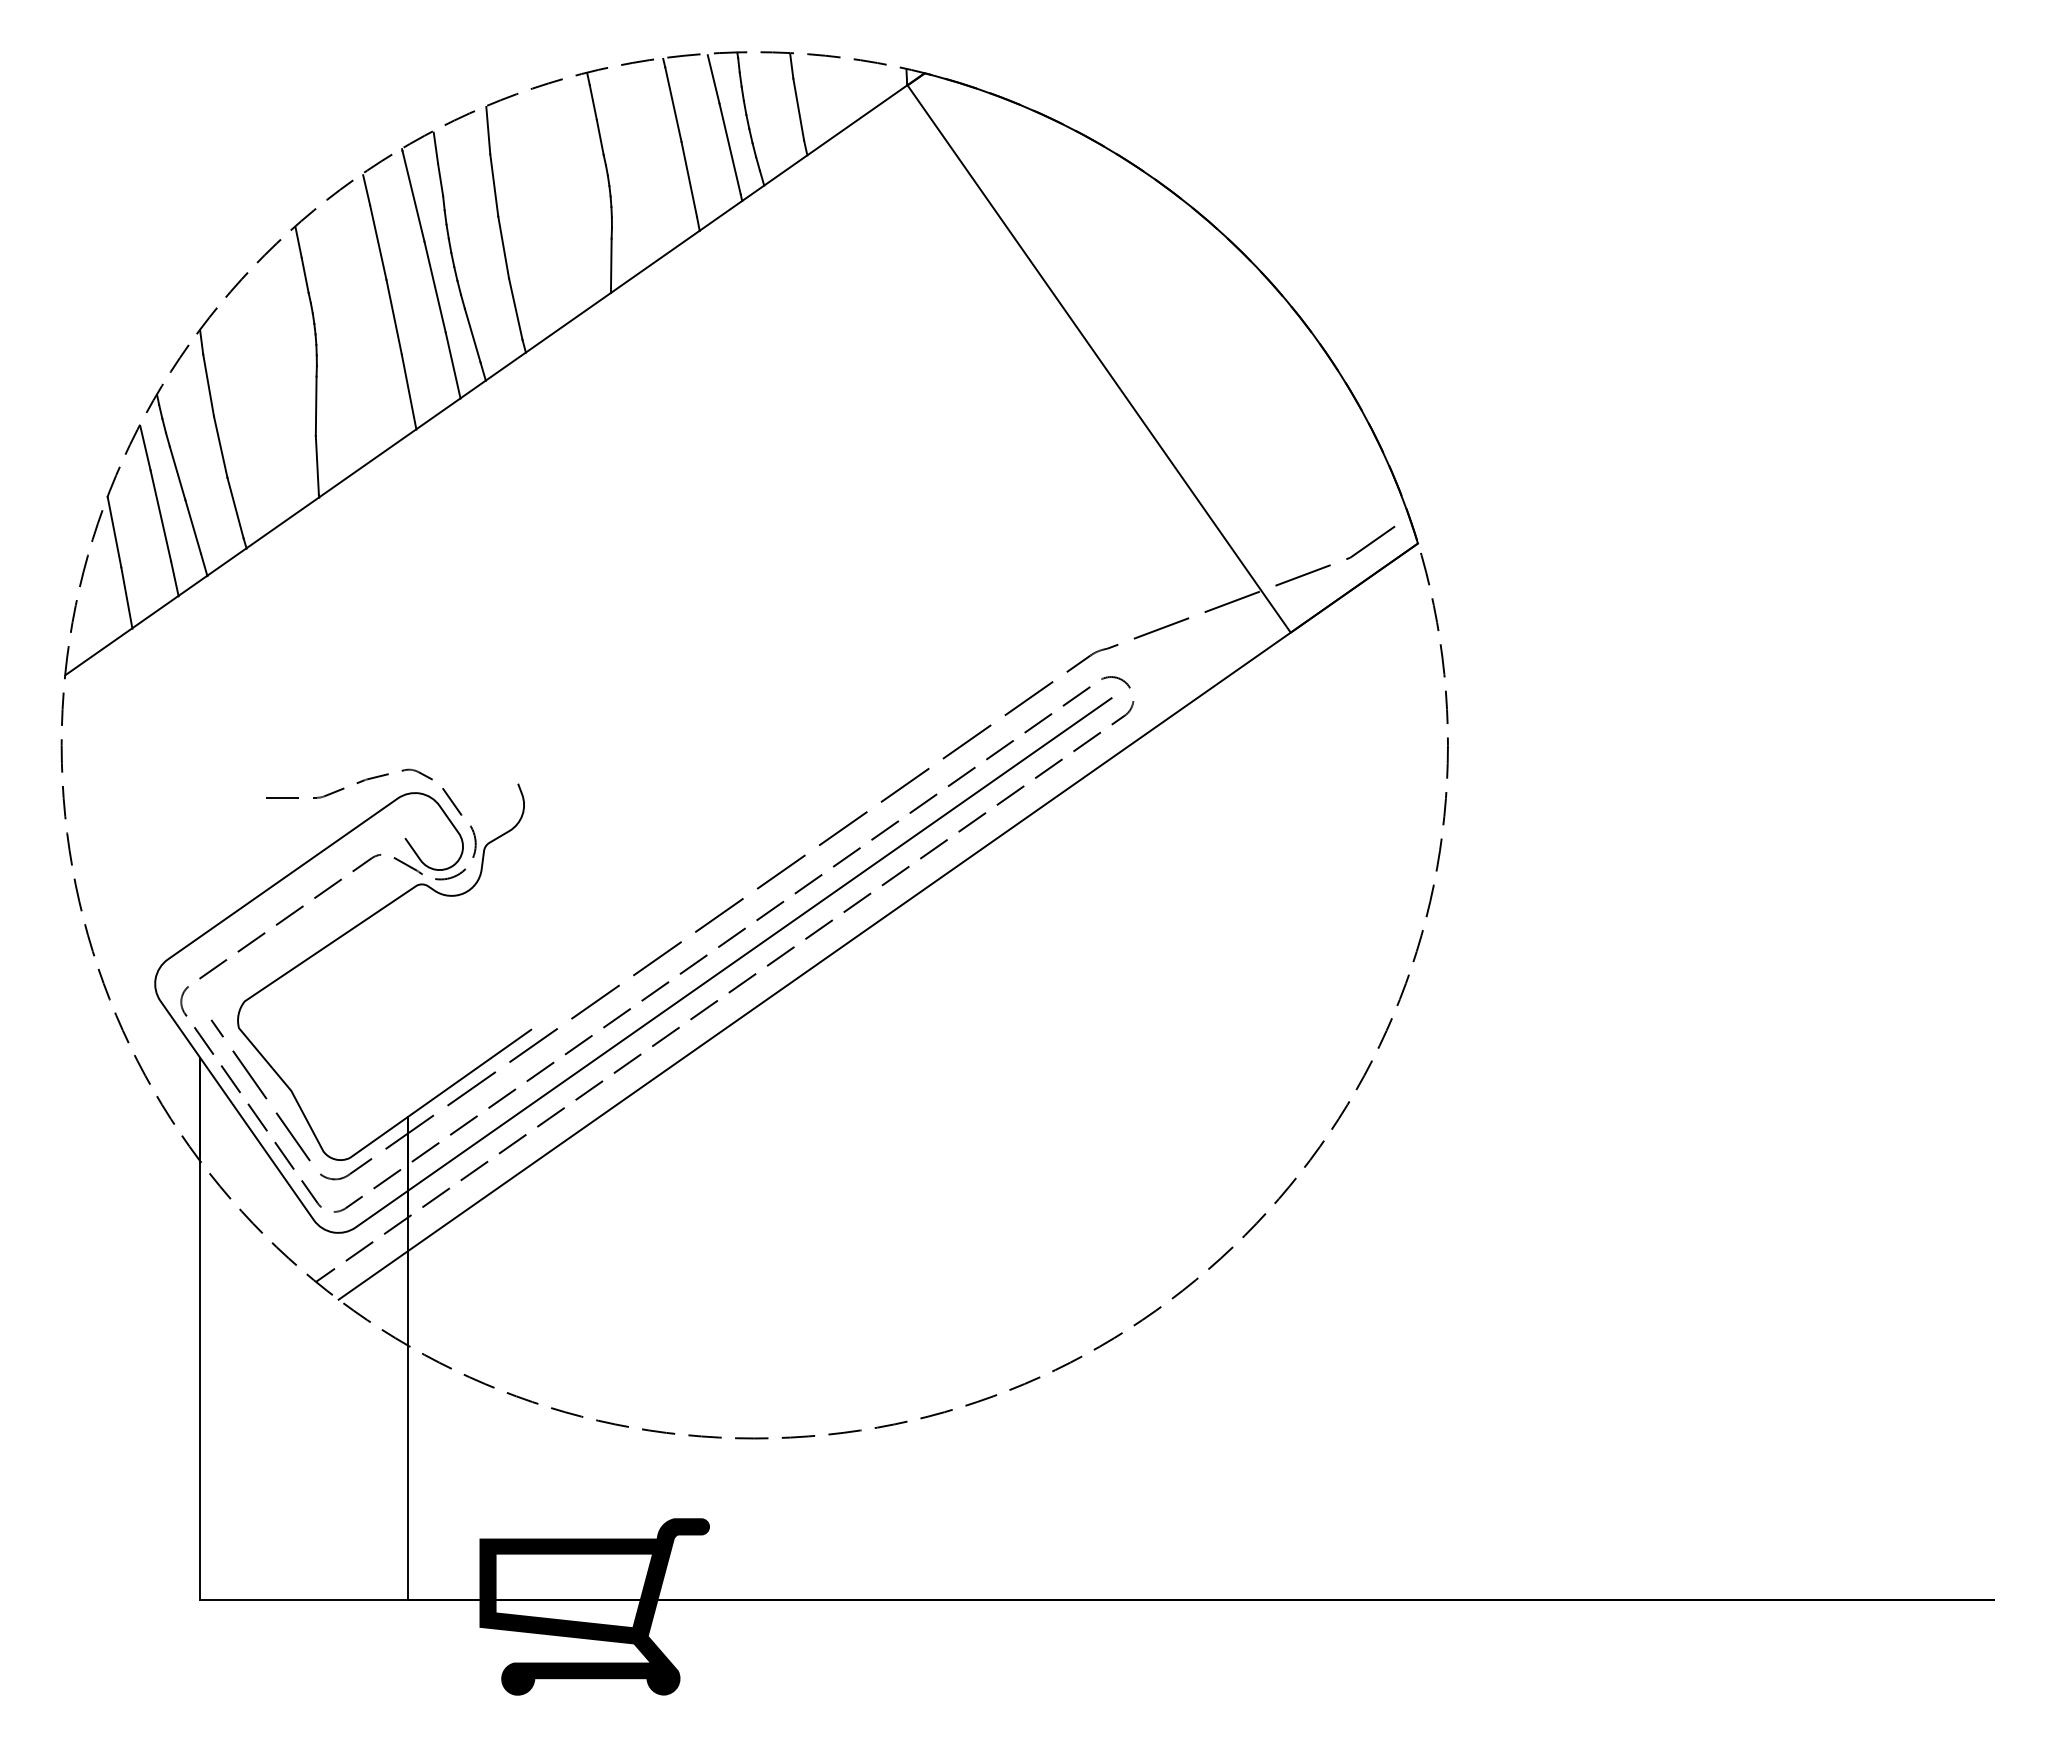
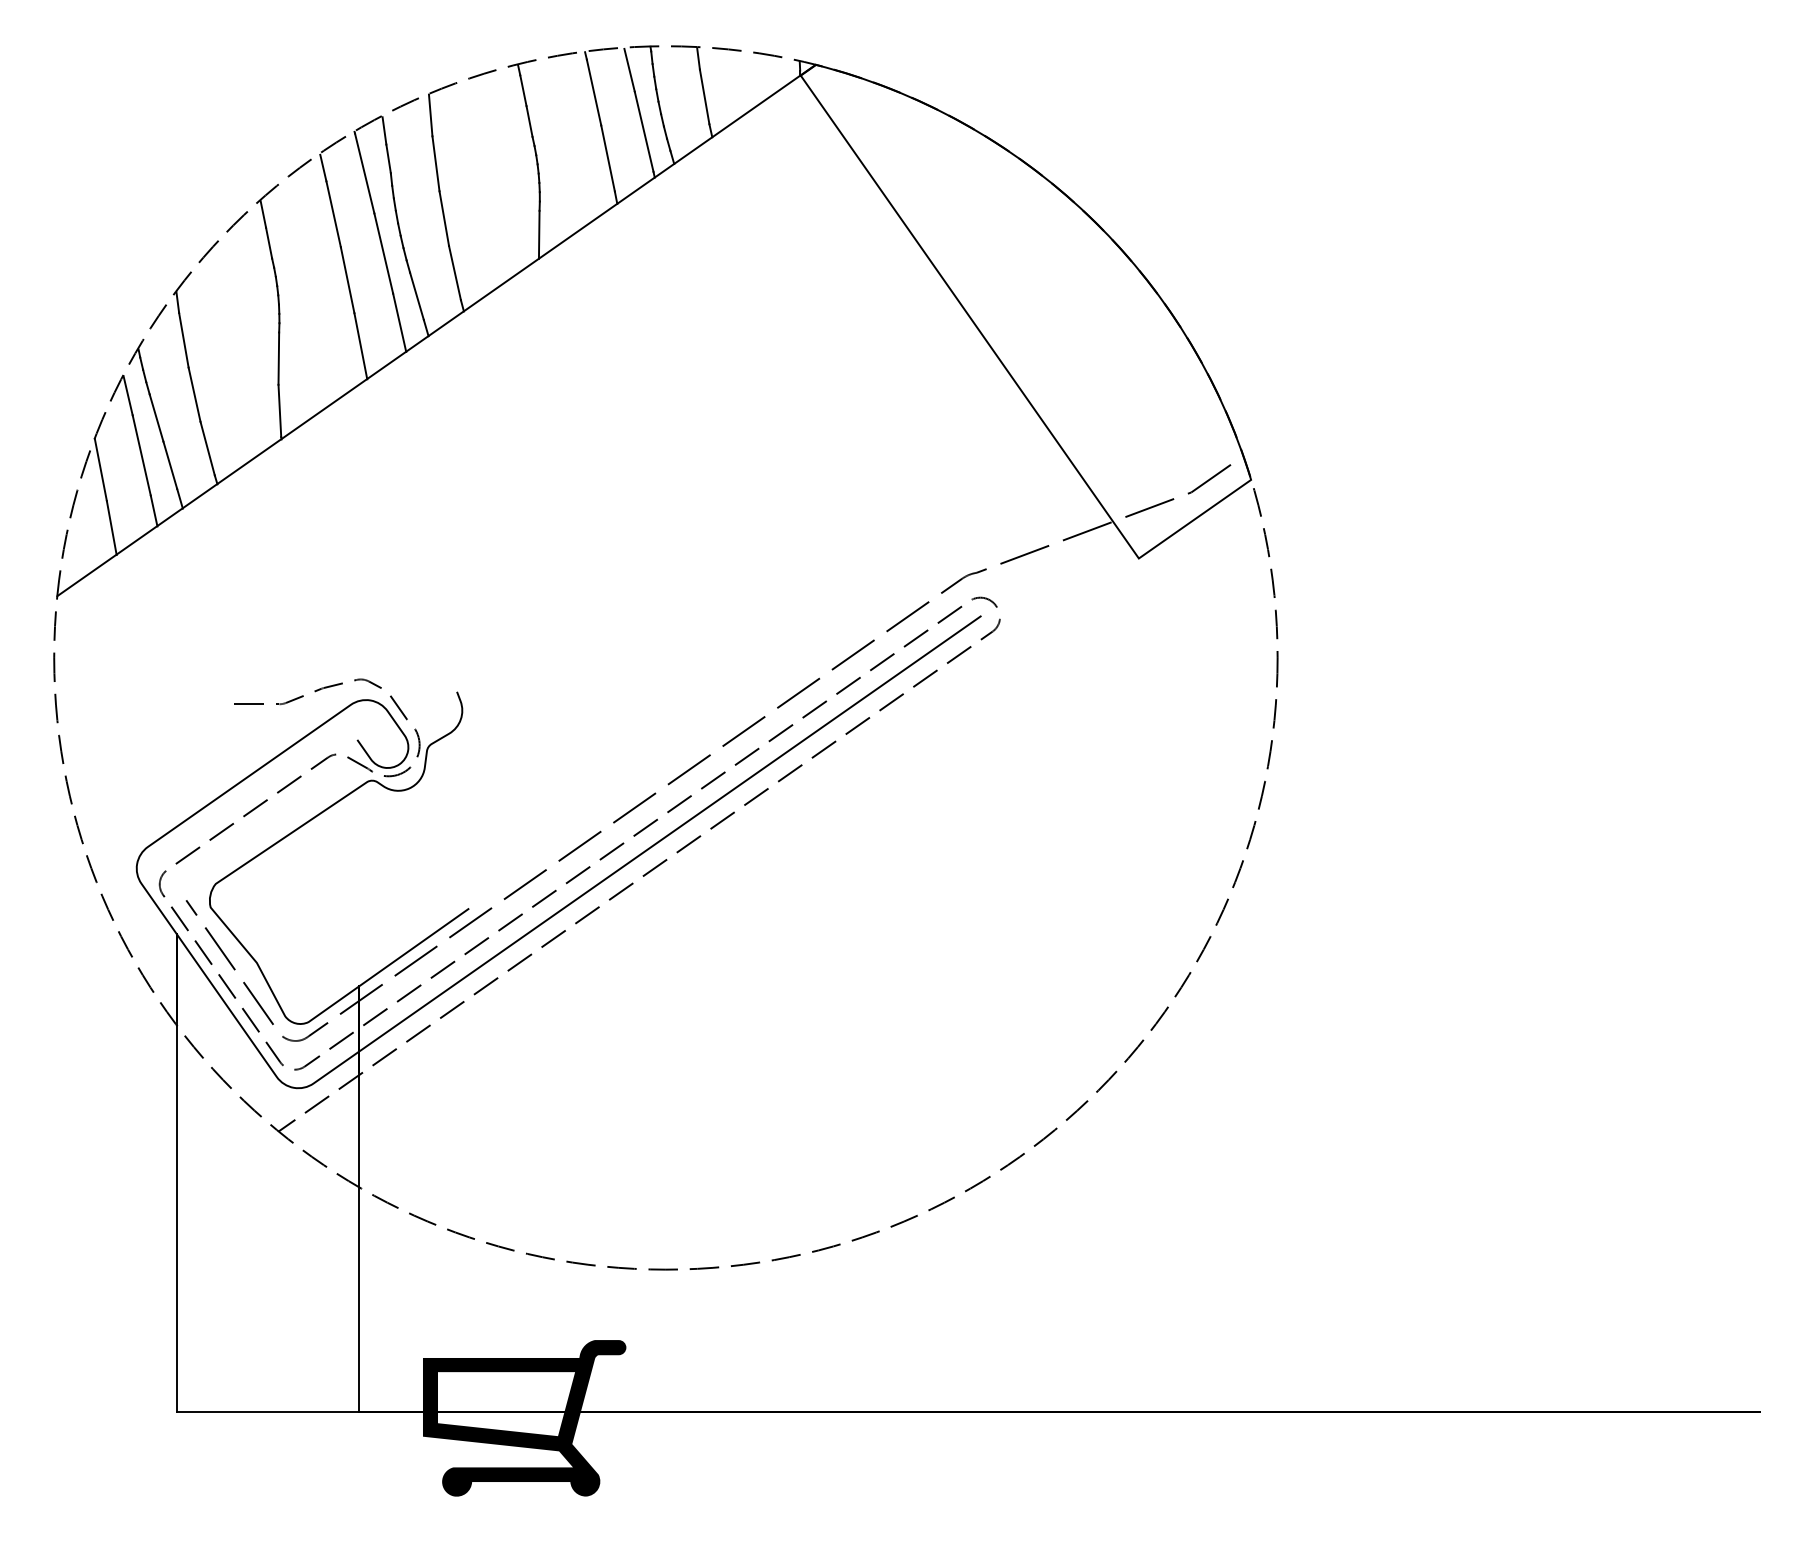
line: (877, 921) -> (774, 813), removed

